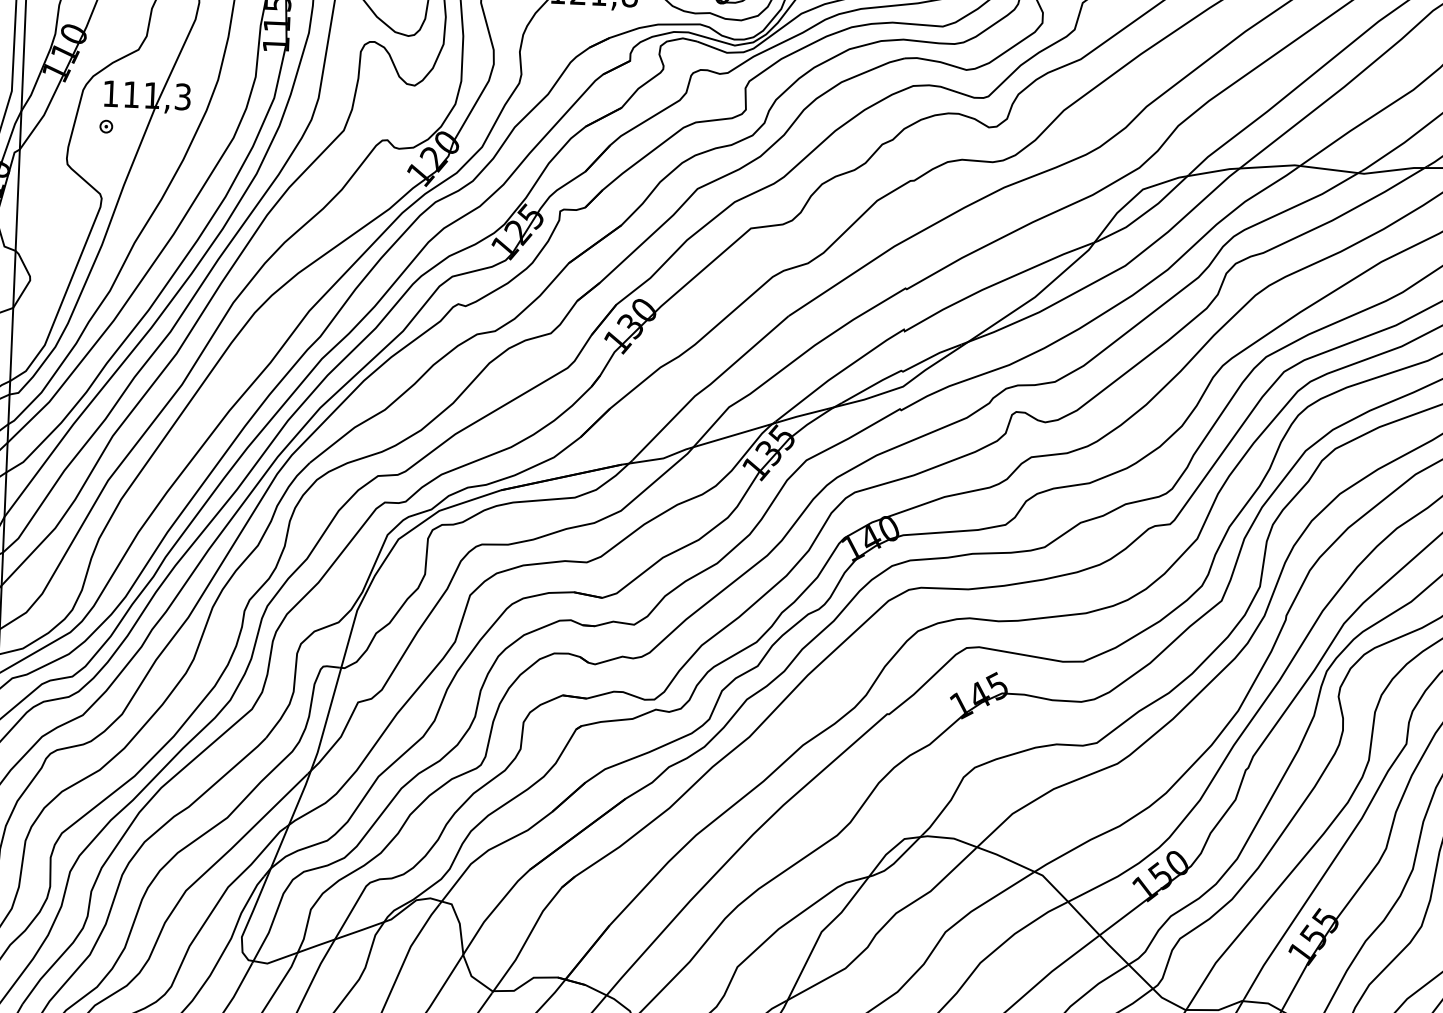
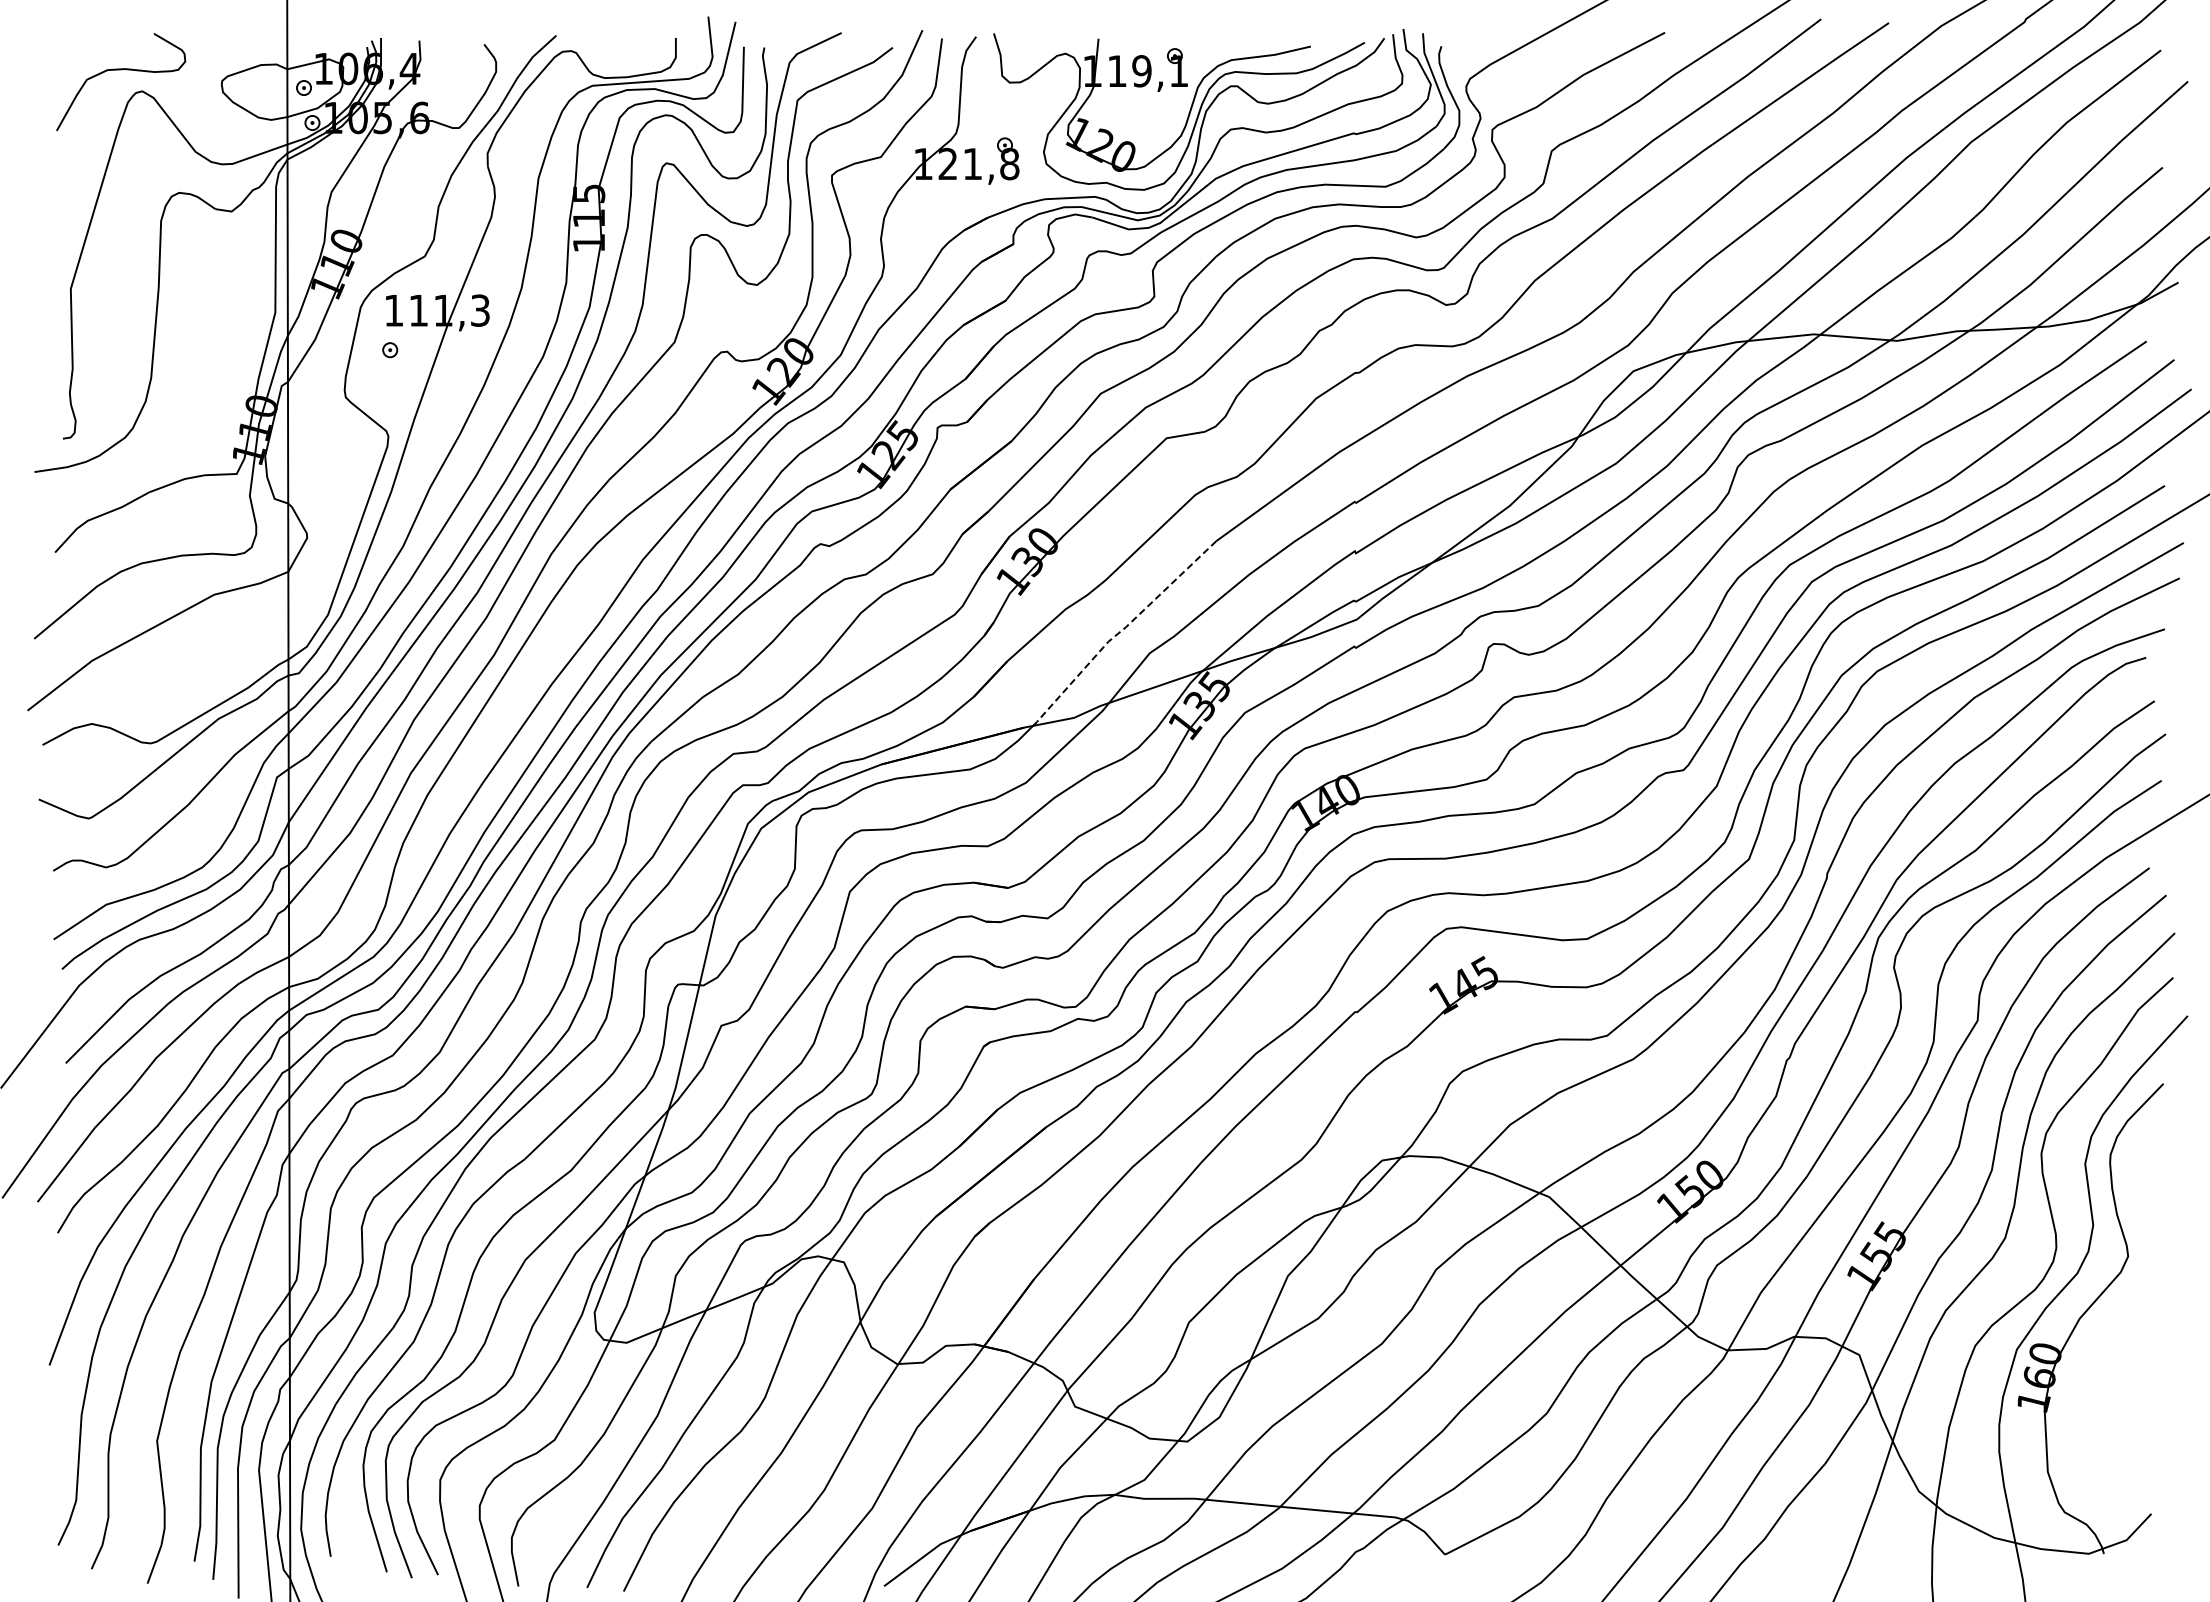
line: (708, 386) -> (1123, 629), solid -> dashed

